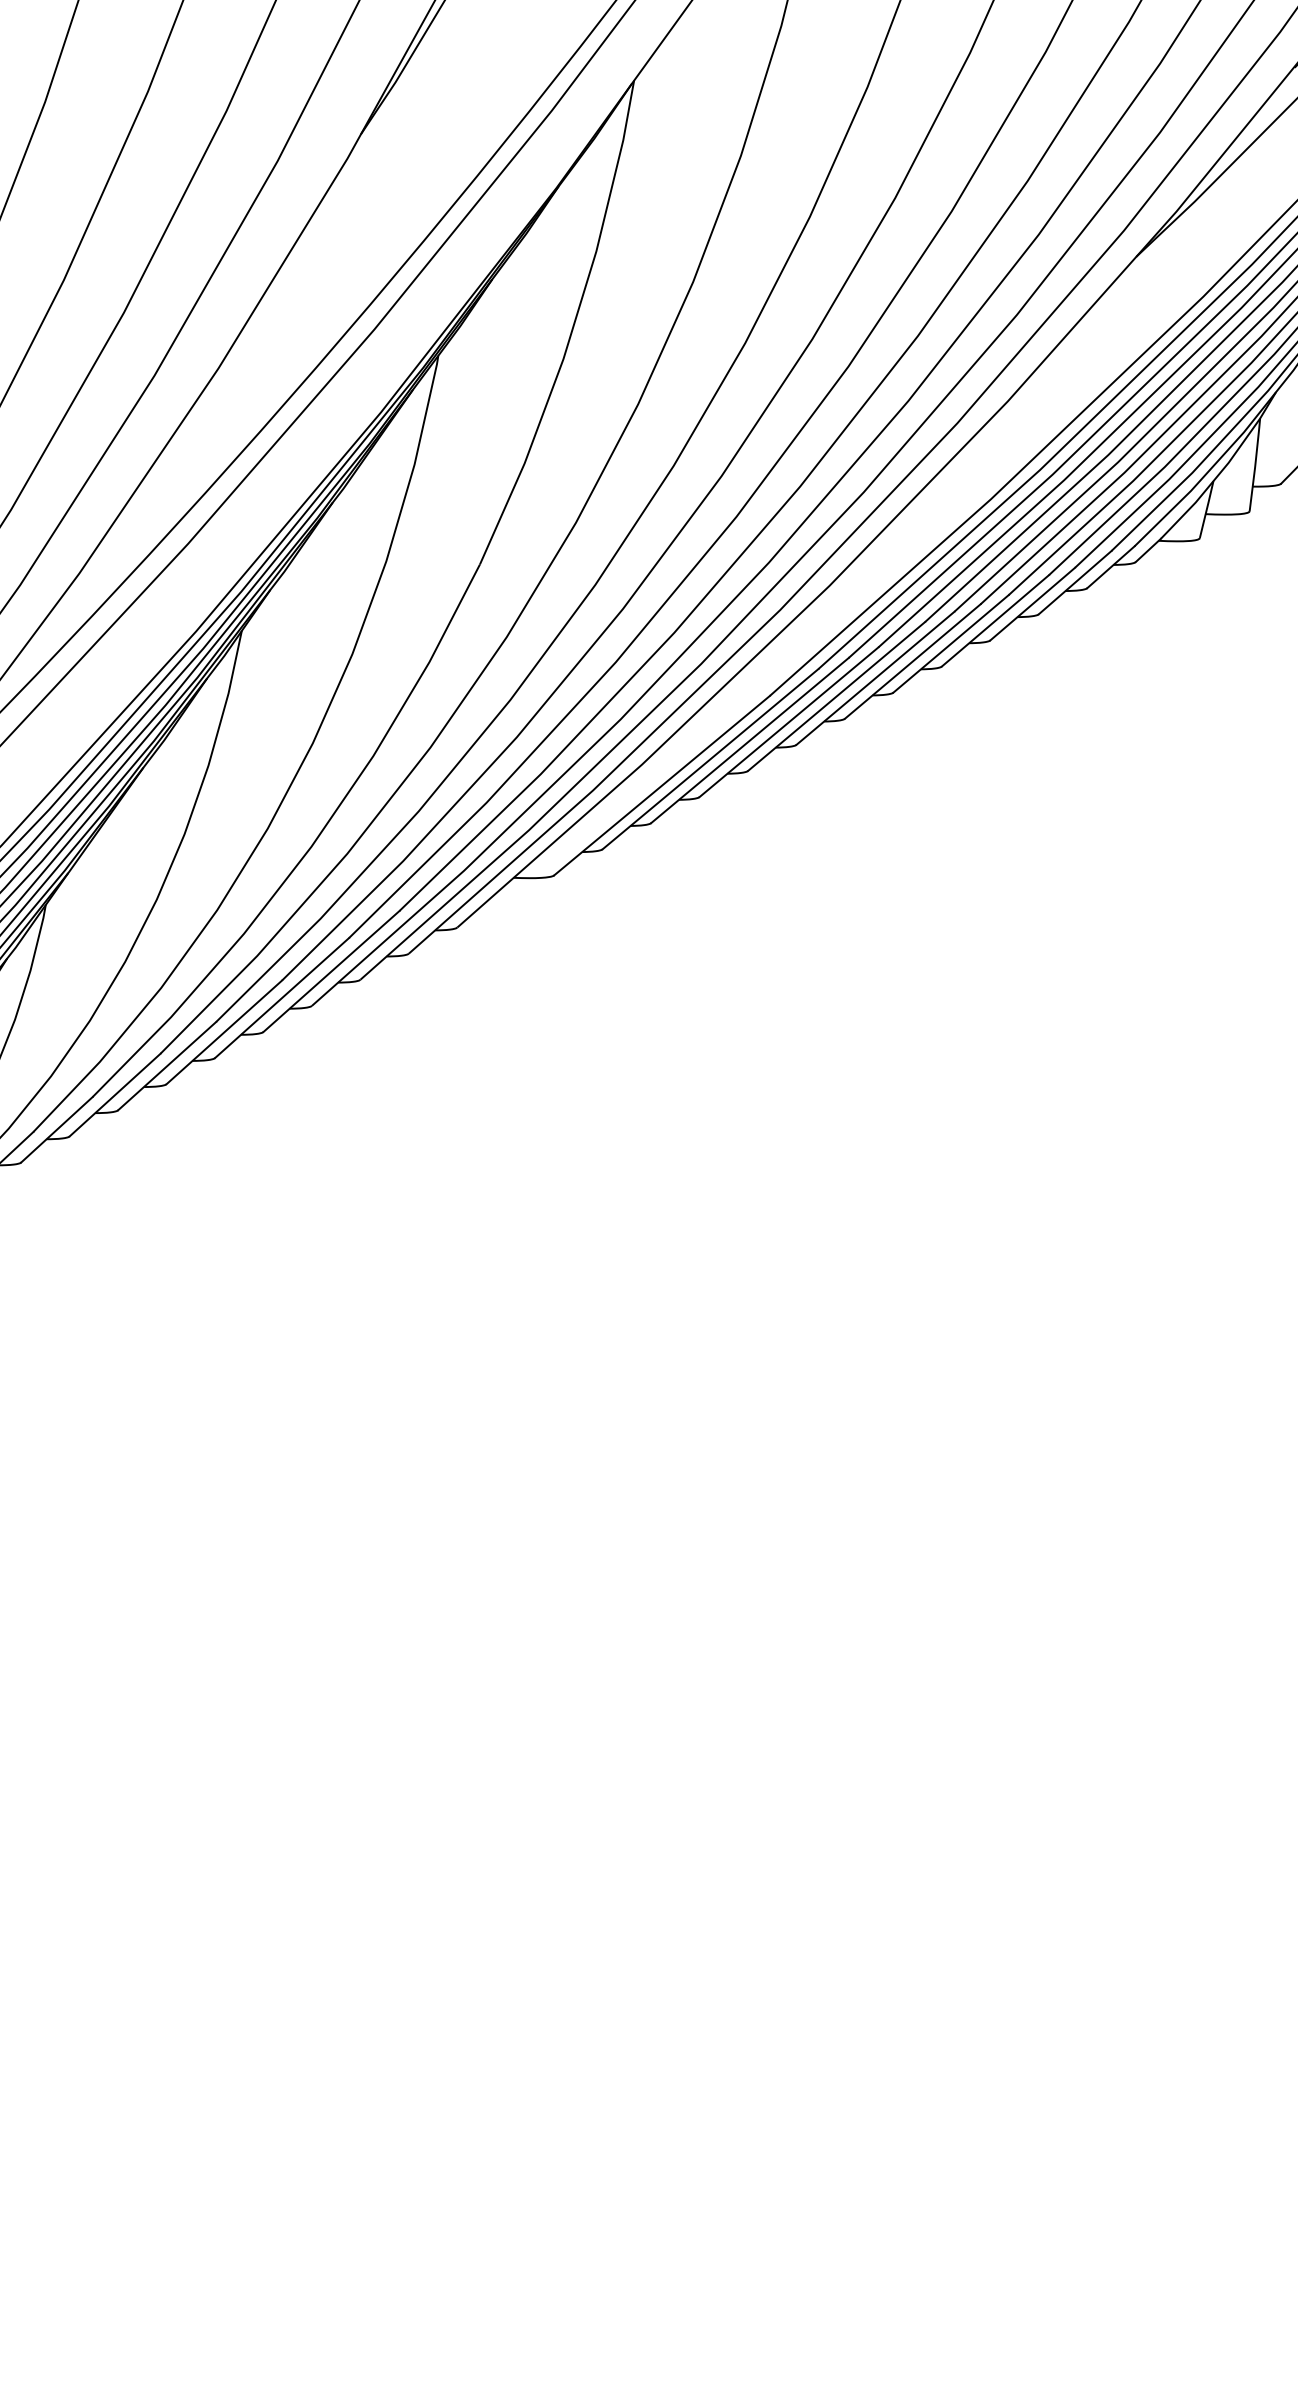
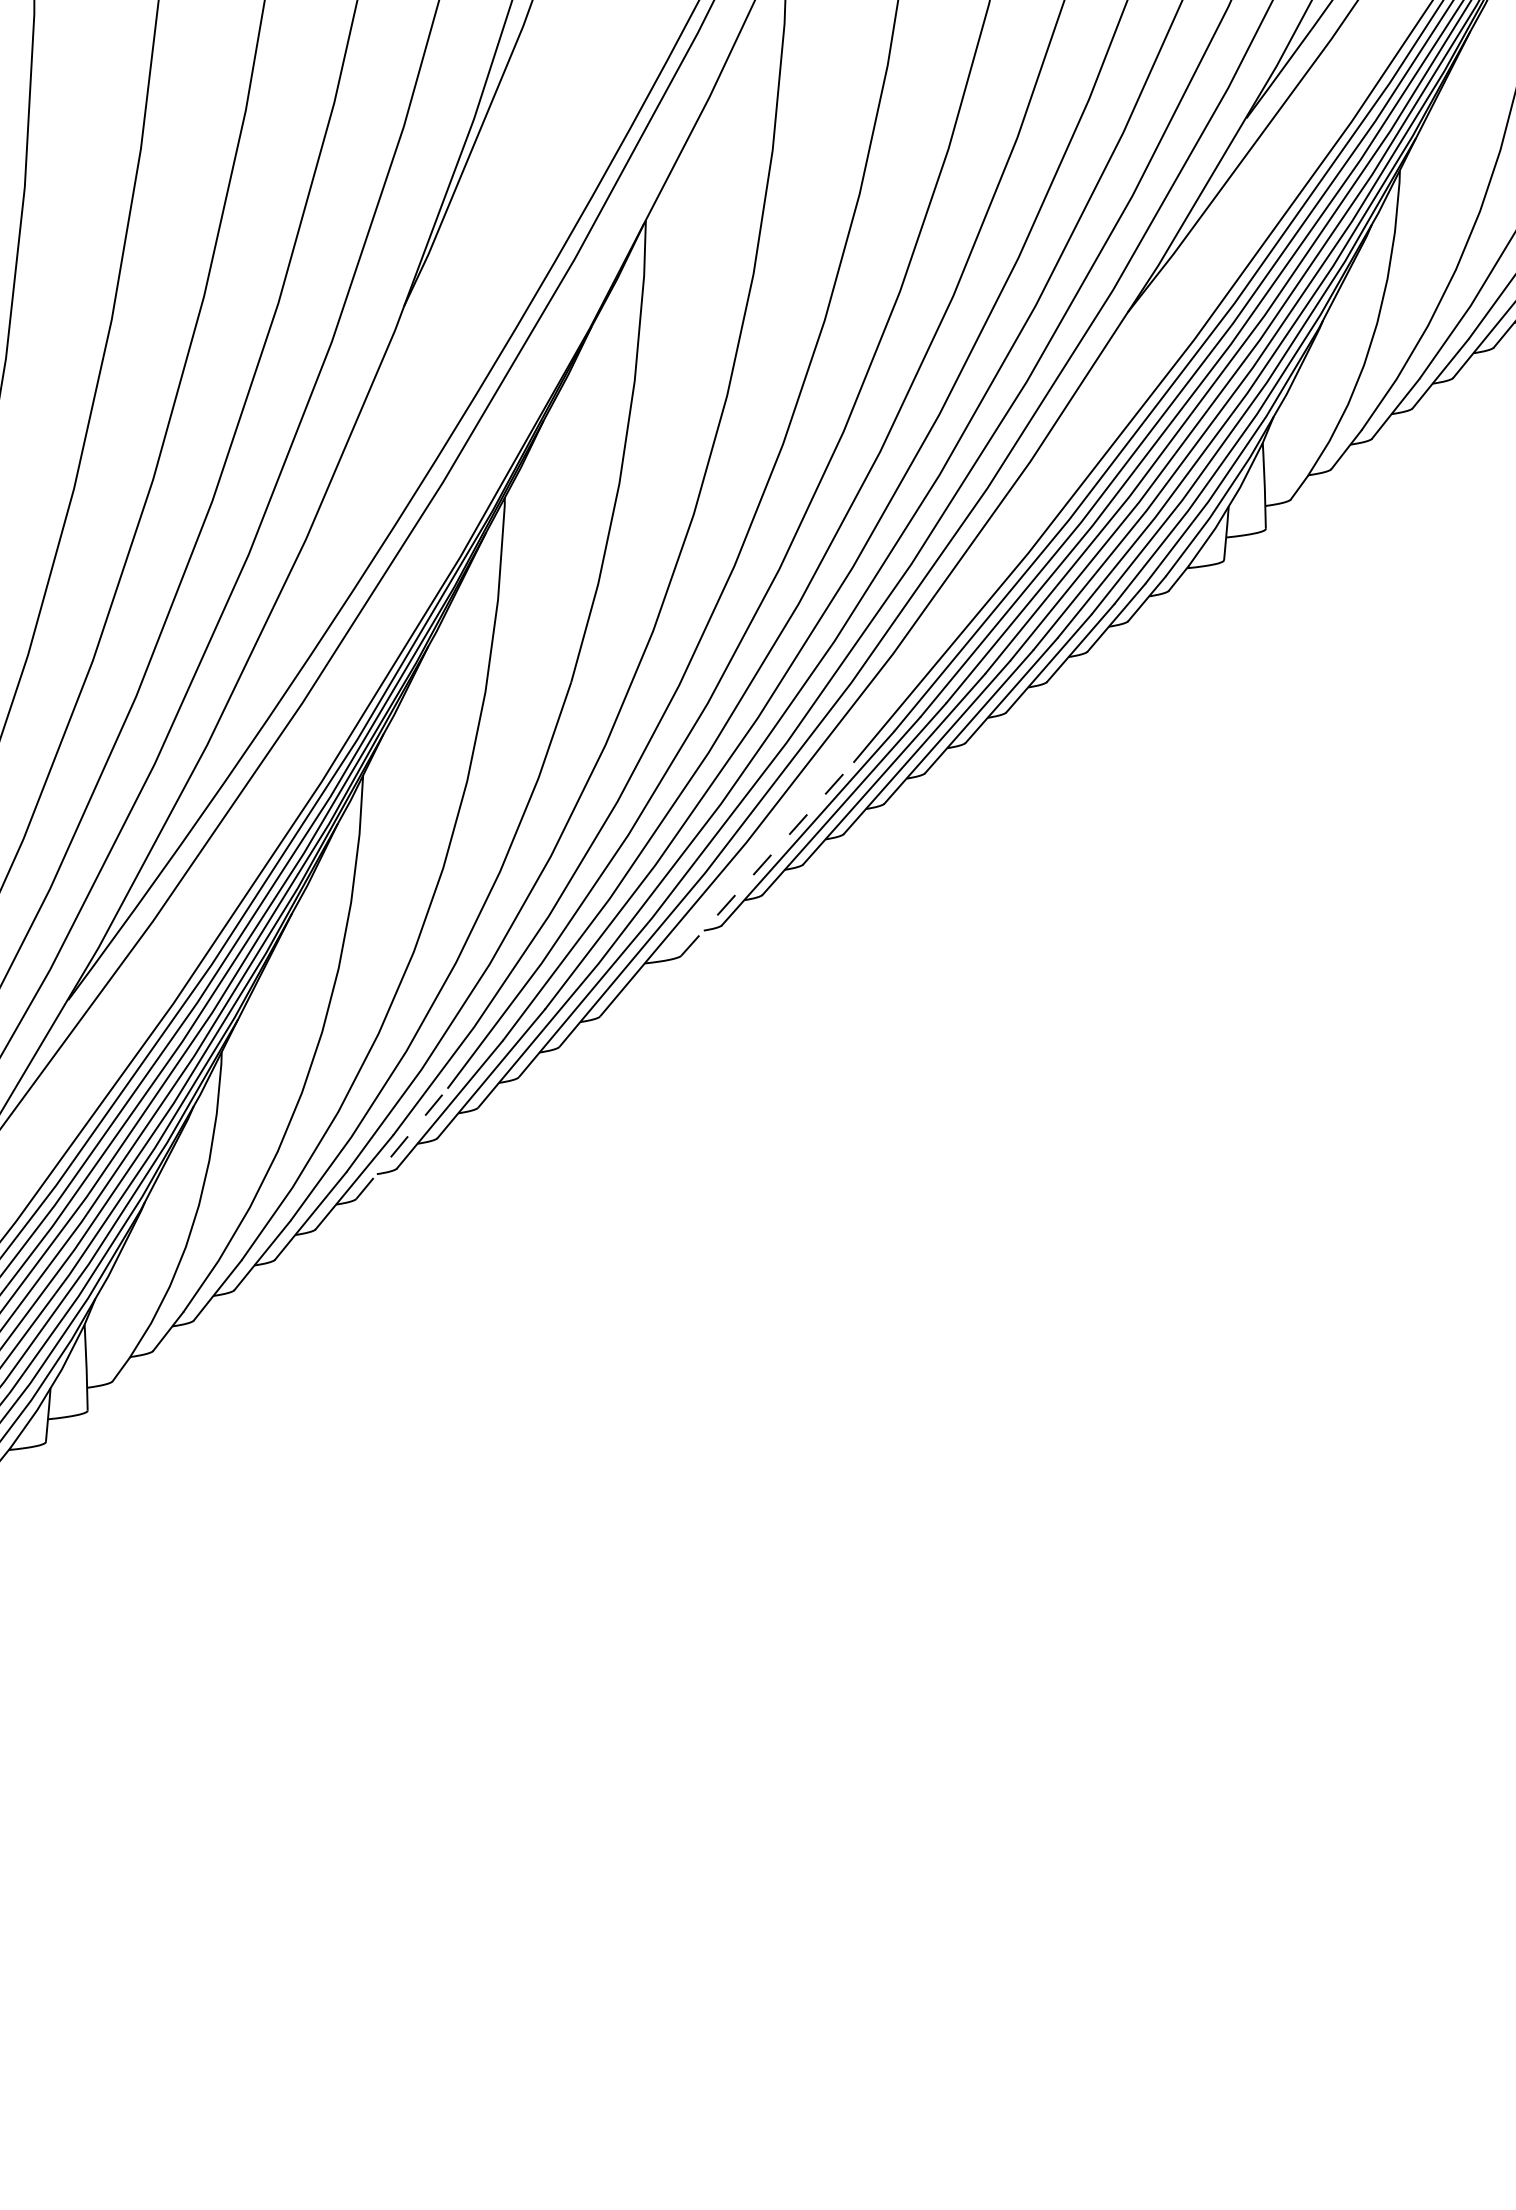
line: (662, 784) -> (767, 858), solid -> dashed
line: (225, 1032) -> (402, 1143), solid -> dashed

